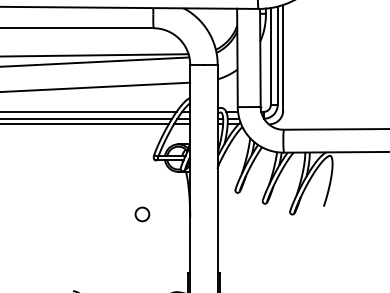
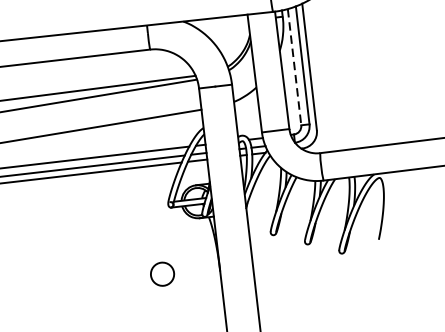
line: (270, 57) -> (294, 68), solid -> dashed
circle: (142, 214) -> (162, 274), size x1.4

